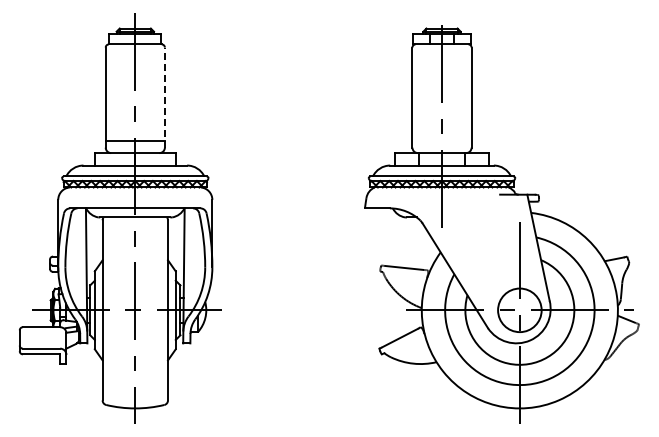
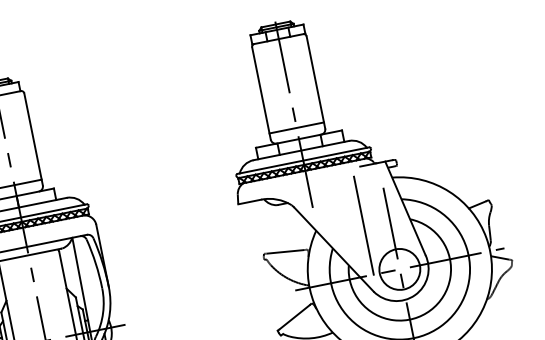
line: (164, 97) -> (33, 139), dashed -> solid
line: (441, 140) -> (296, 127), added
line: (491, 256) -> (363, 225), added

